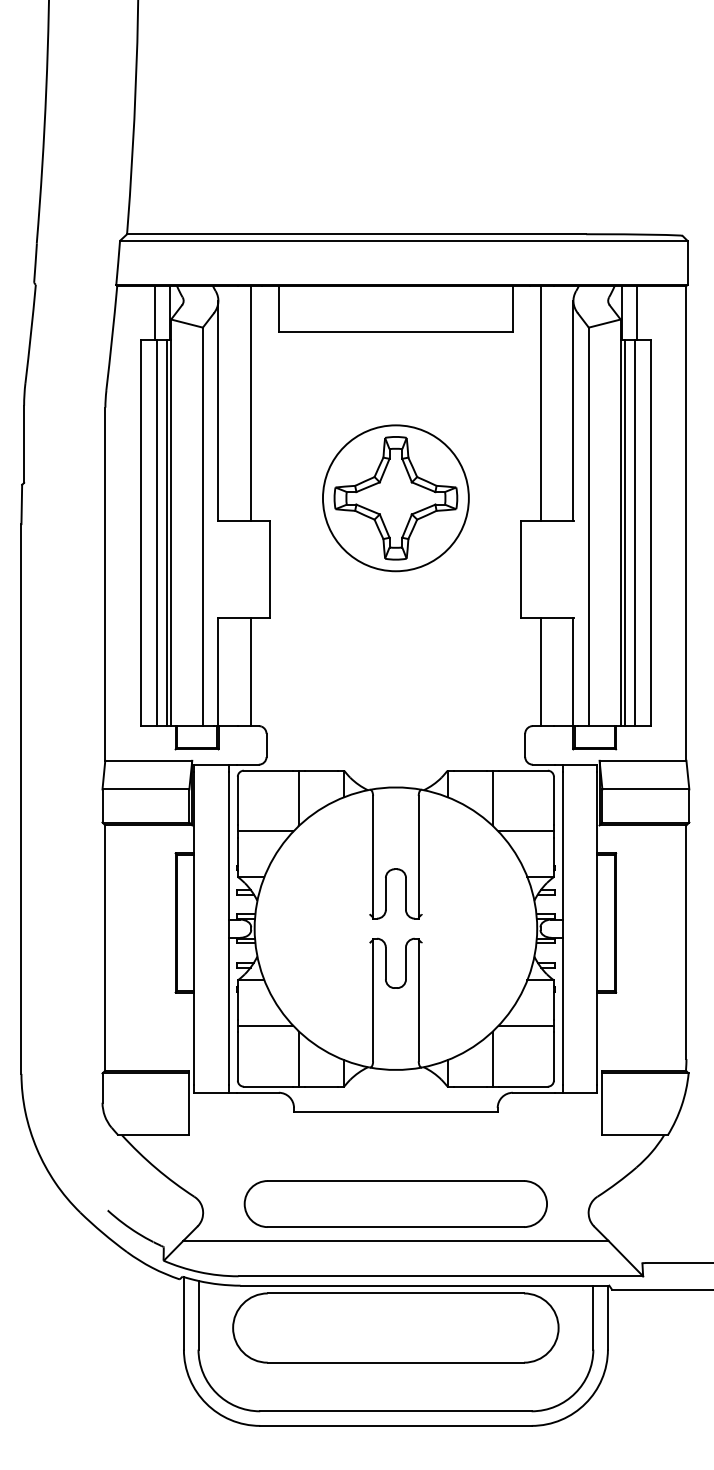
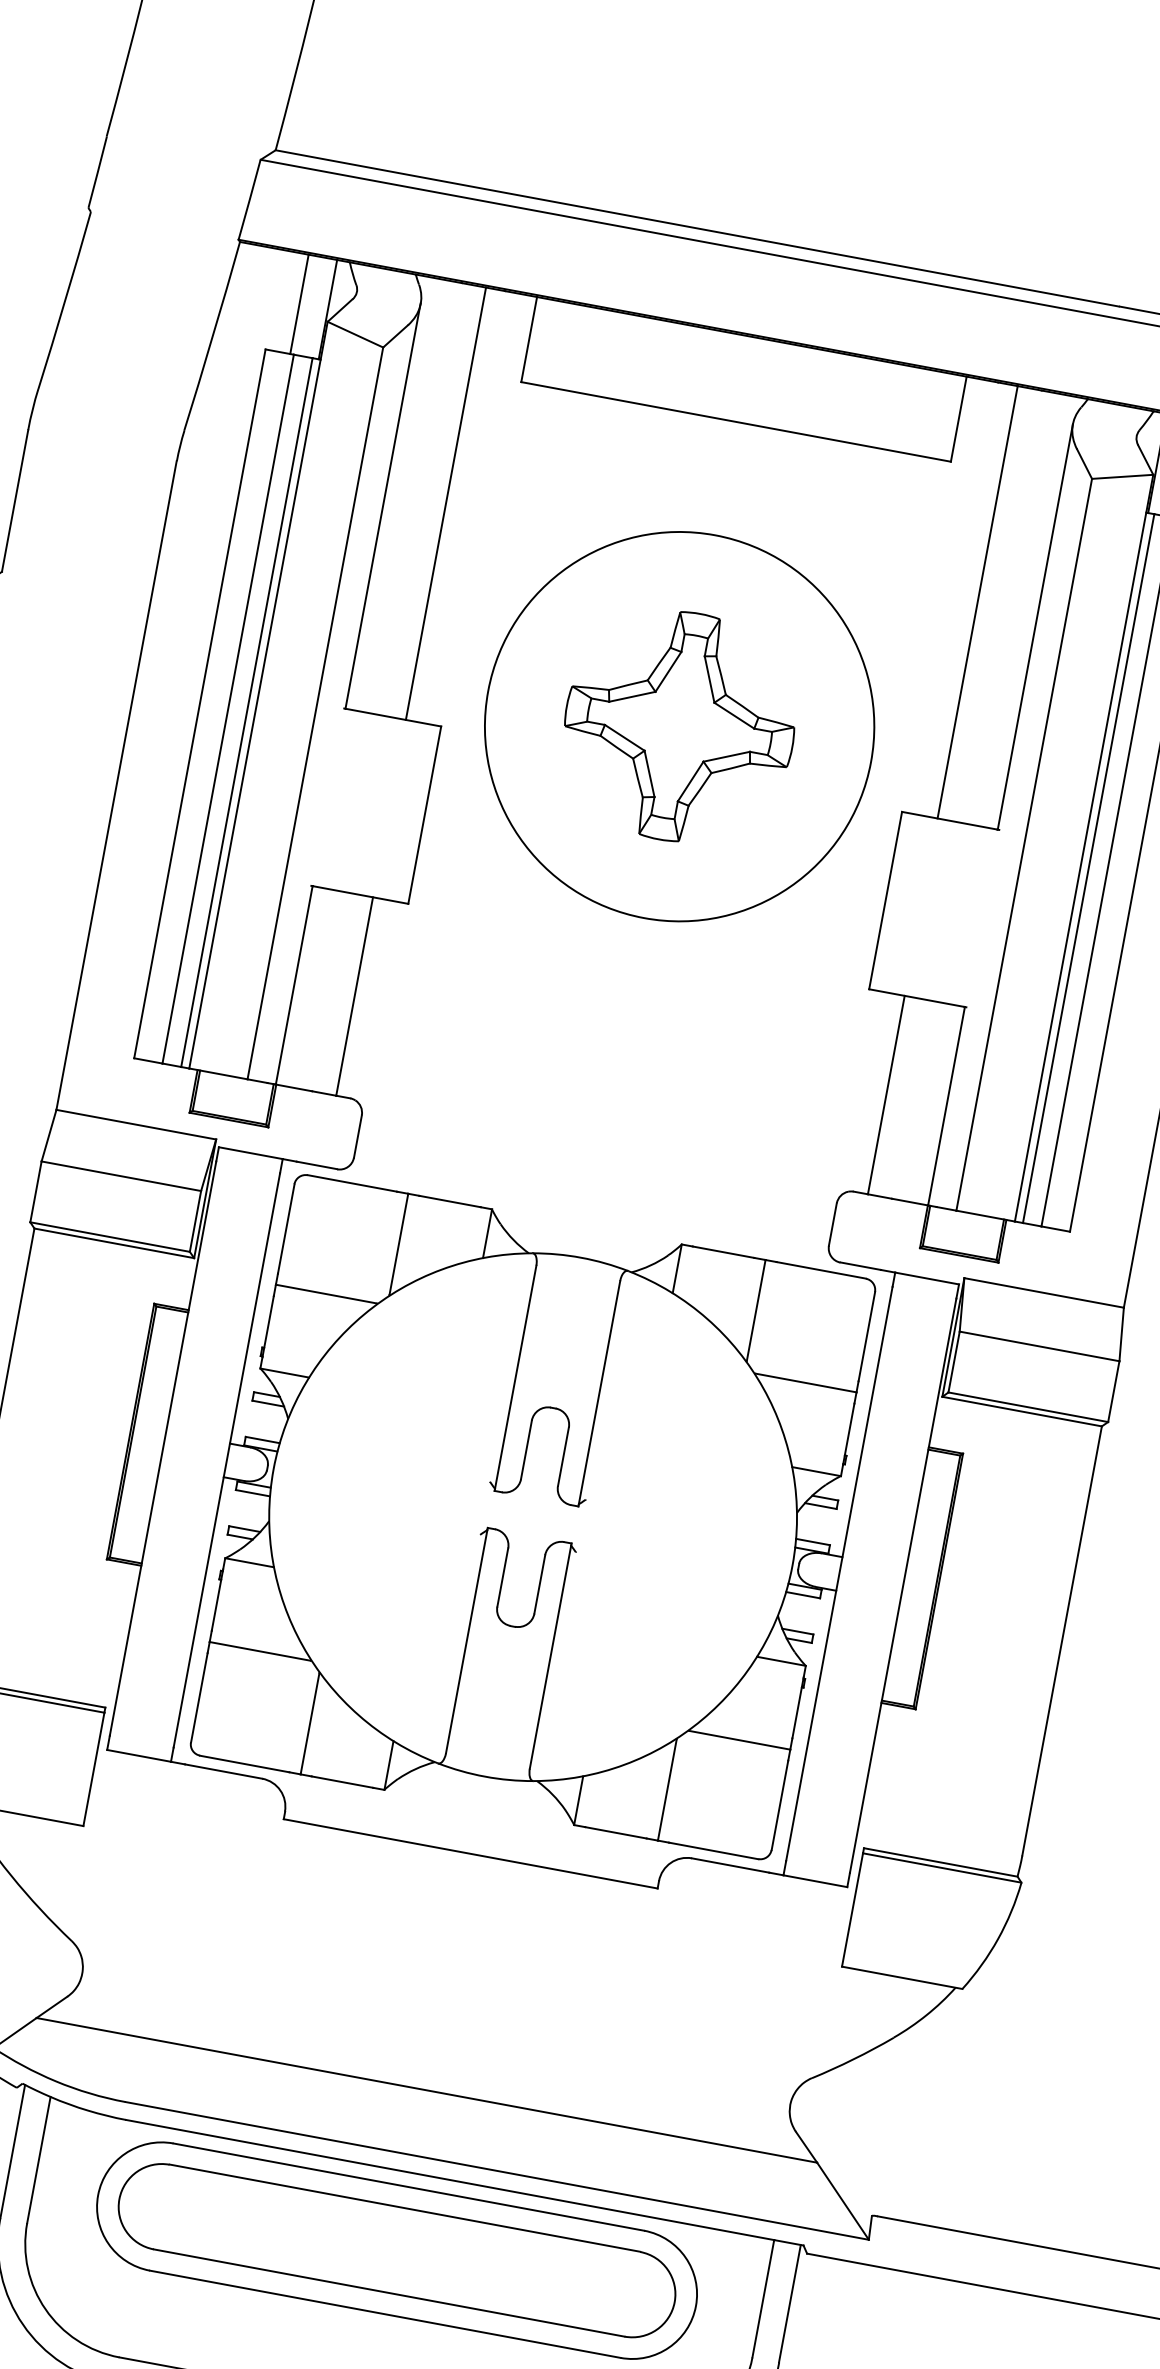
circle: (395, 498) -> (678, 726), size x1.43
part: (395, 1203) -> (396, 2249), moved

